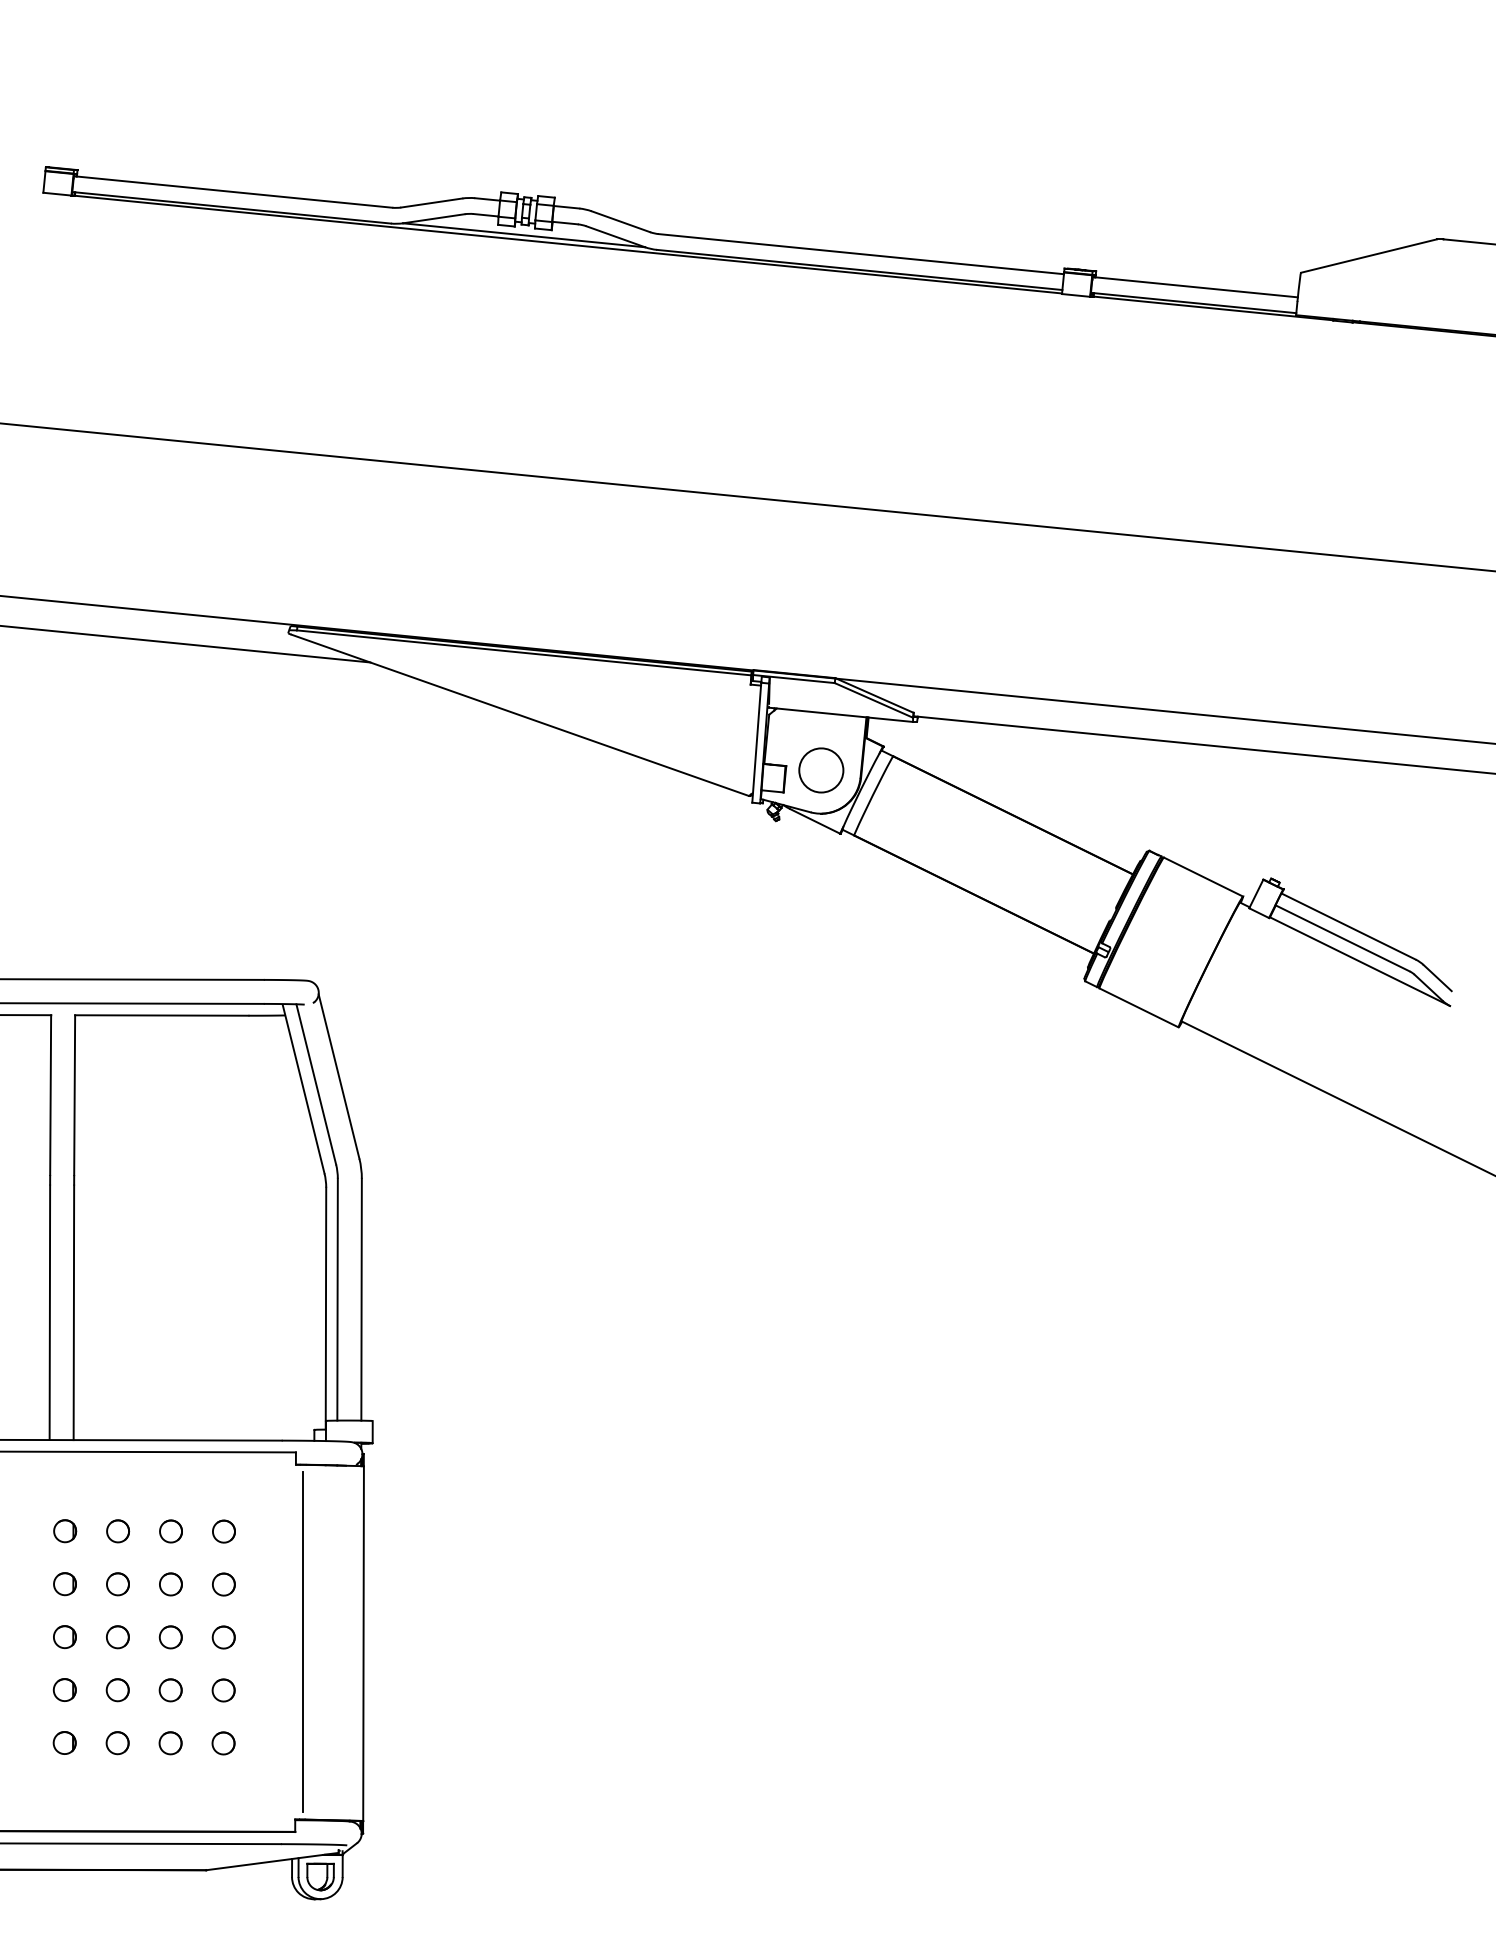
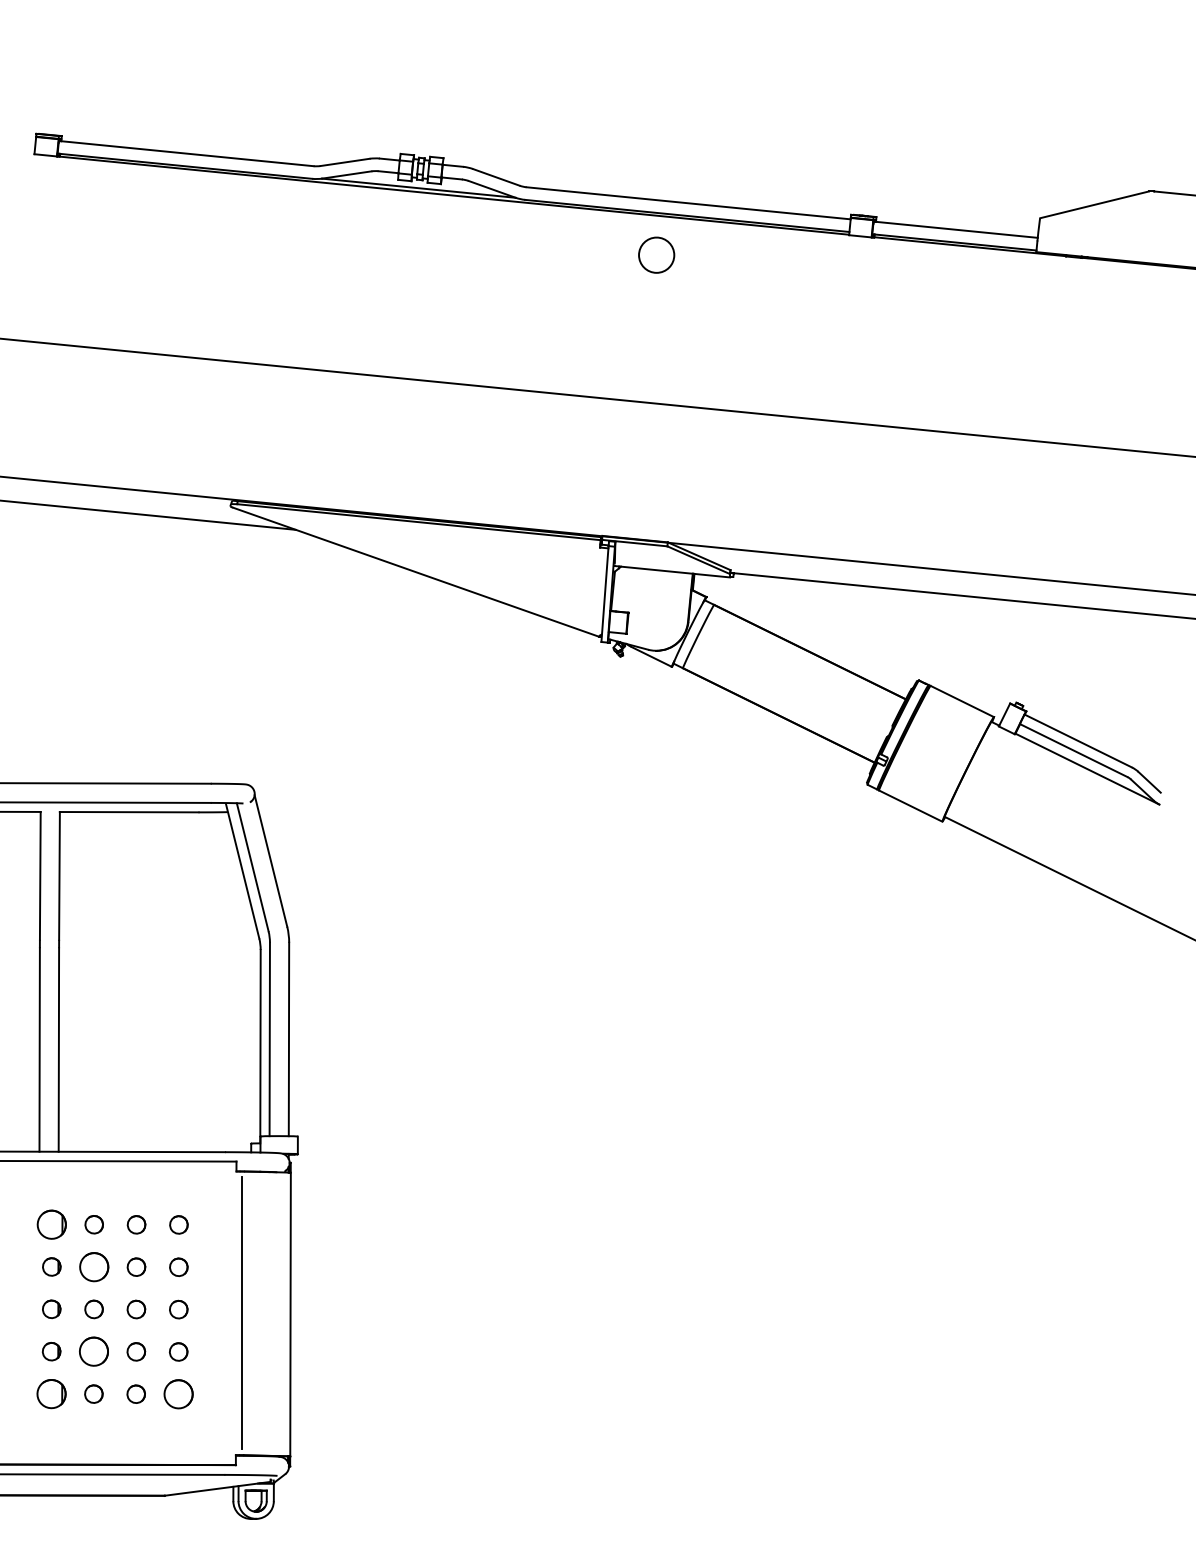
part: (821, 769) -> (656, 254), moved
part: (64, 1531) -> (51, 1224), size x1.6
part: (117, 1583) -> (93, 1266), size x1.6
part: (117, 1689) -> (93, 1351), size x1.6
part: (64, 1742) -> (51, 1393), size x1.6
part: (223, 1743) -> (178, 1394), size x1.6

